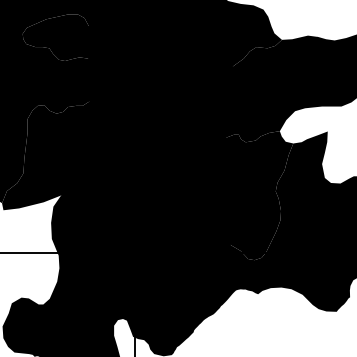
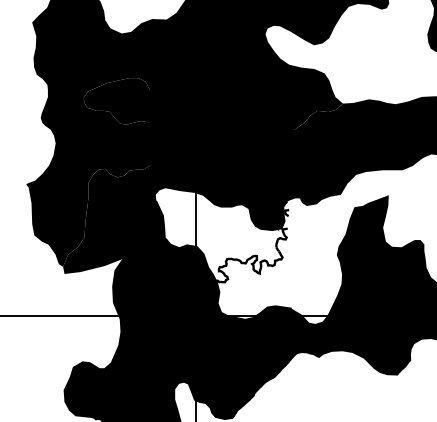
fill: (193, 191) -> (254, 255), removed

